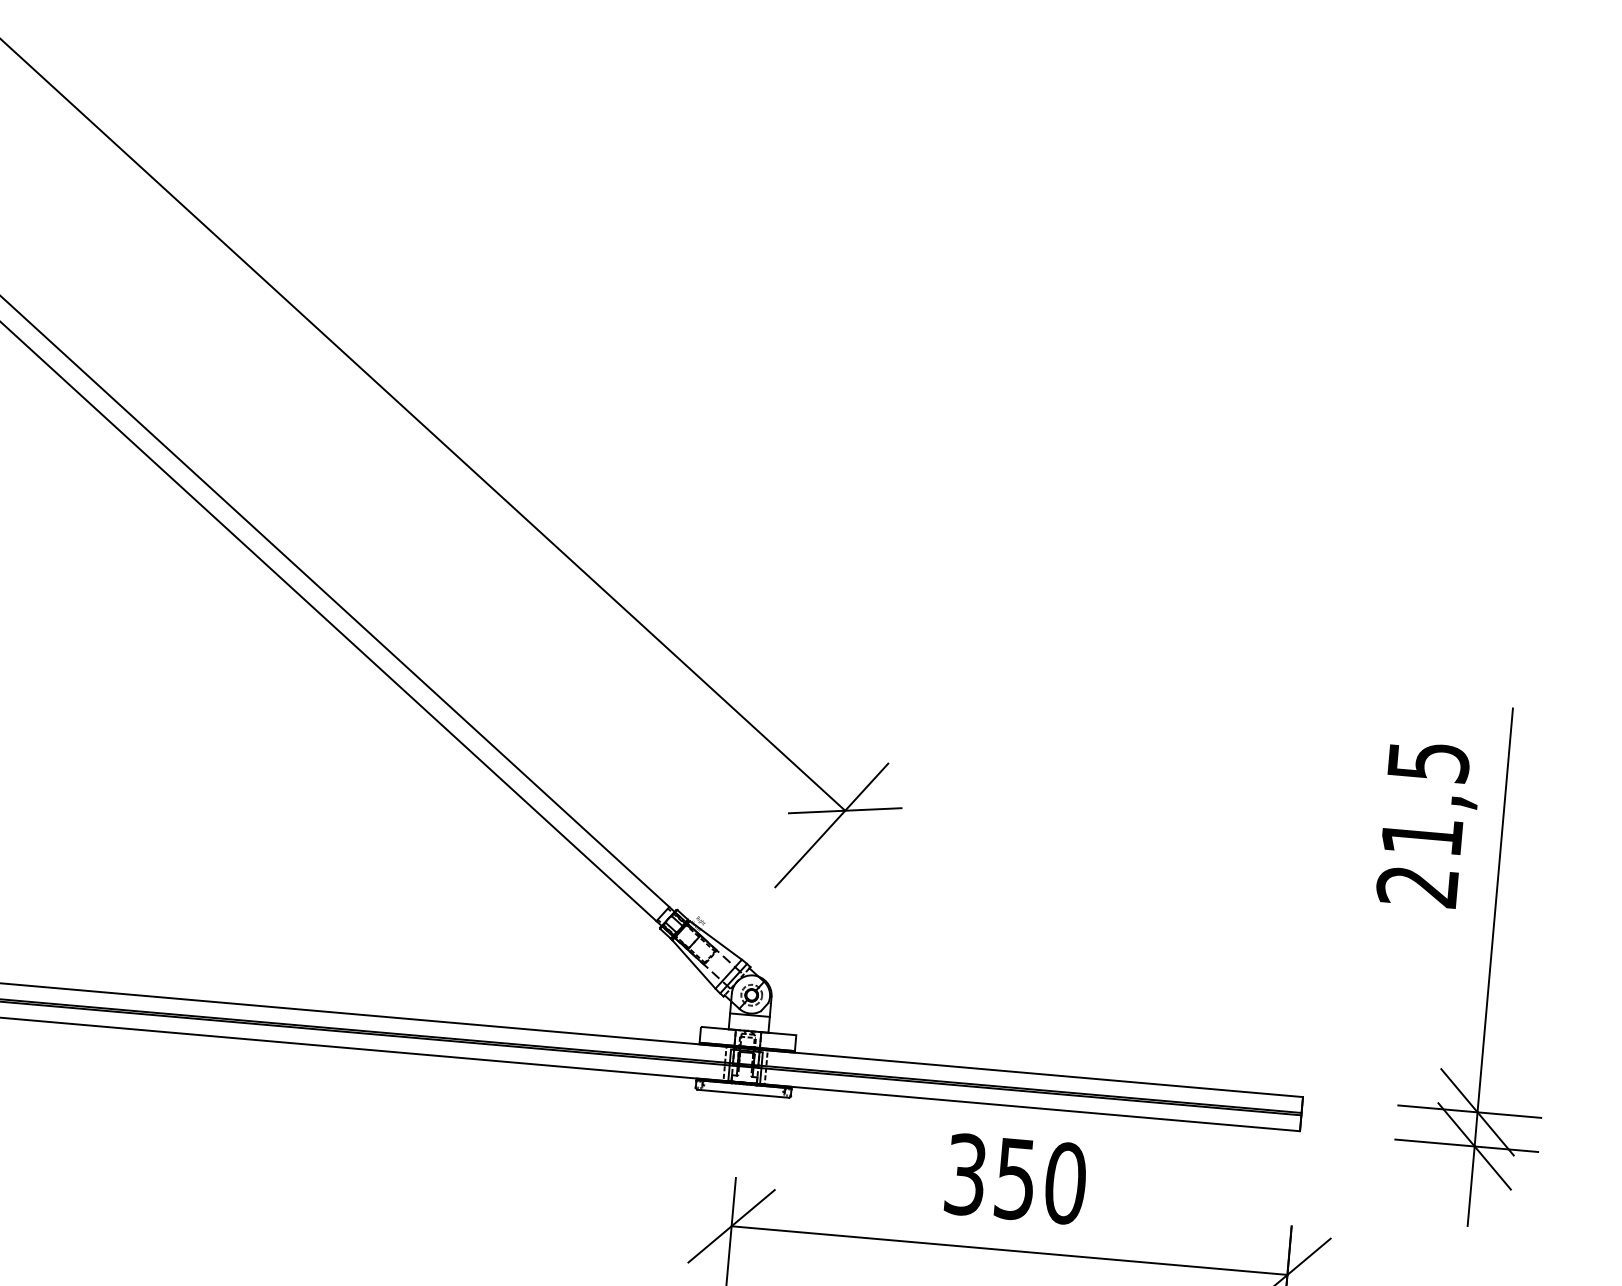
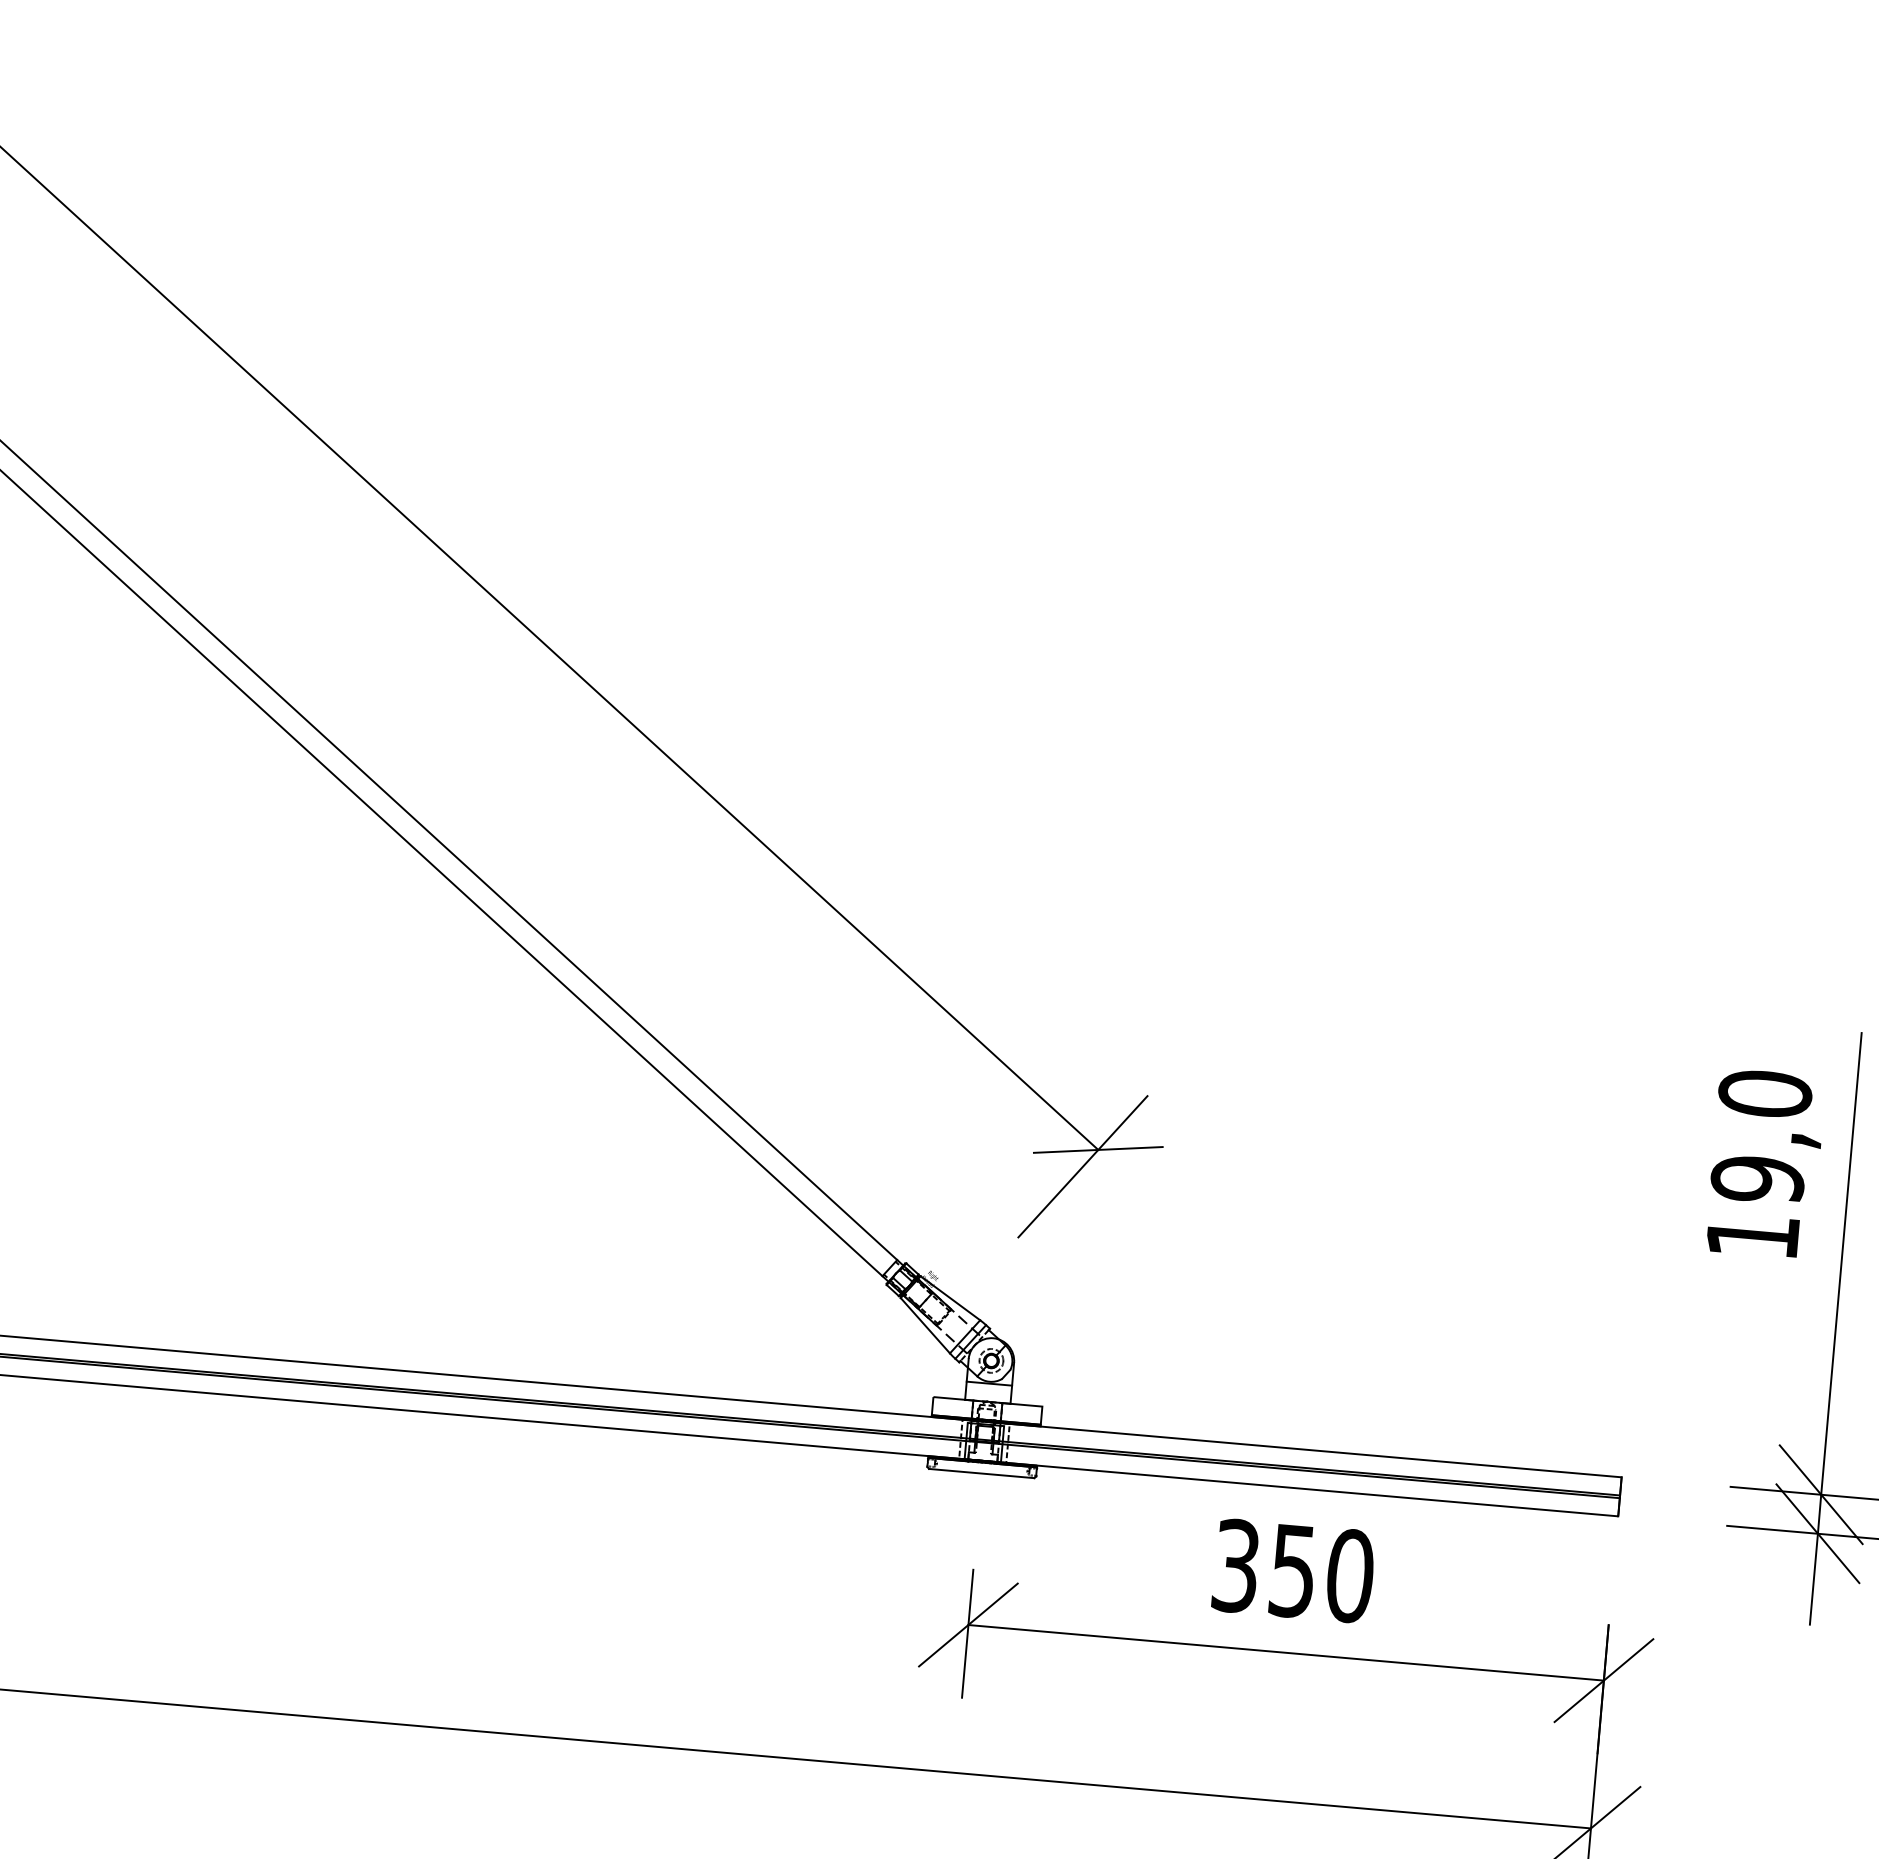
text: (1422, 825) -> (1758, 1166), 21,5 -> 19,0

